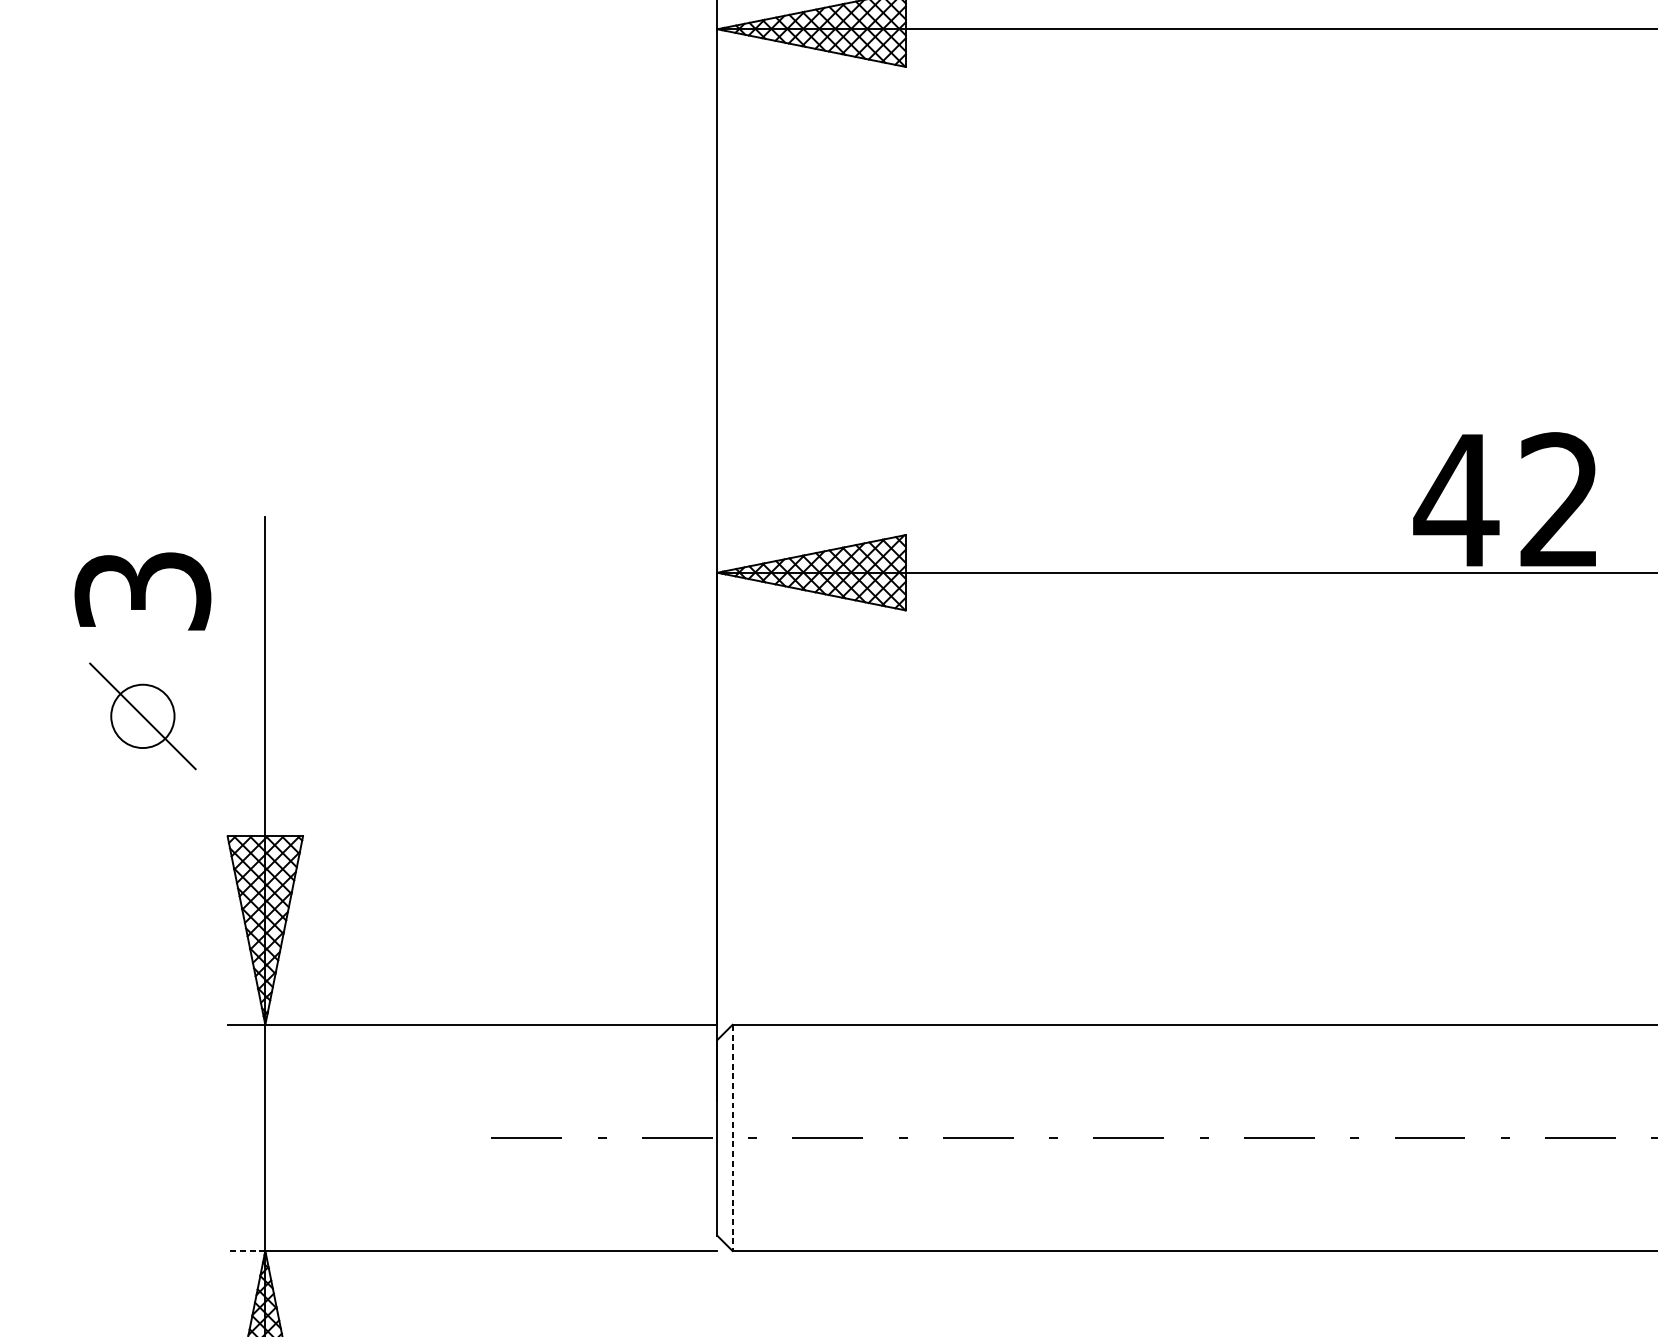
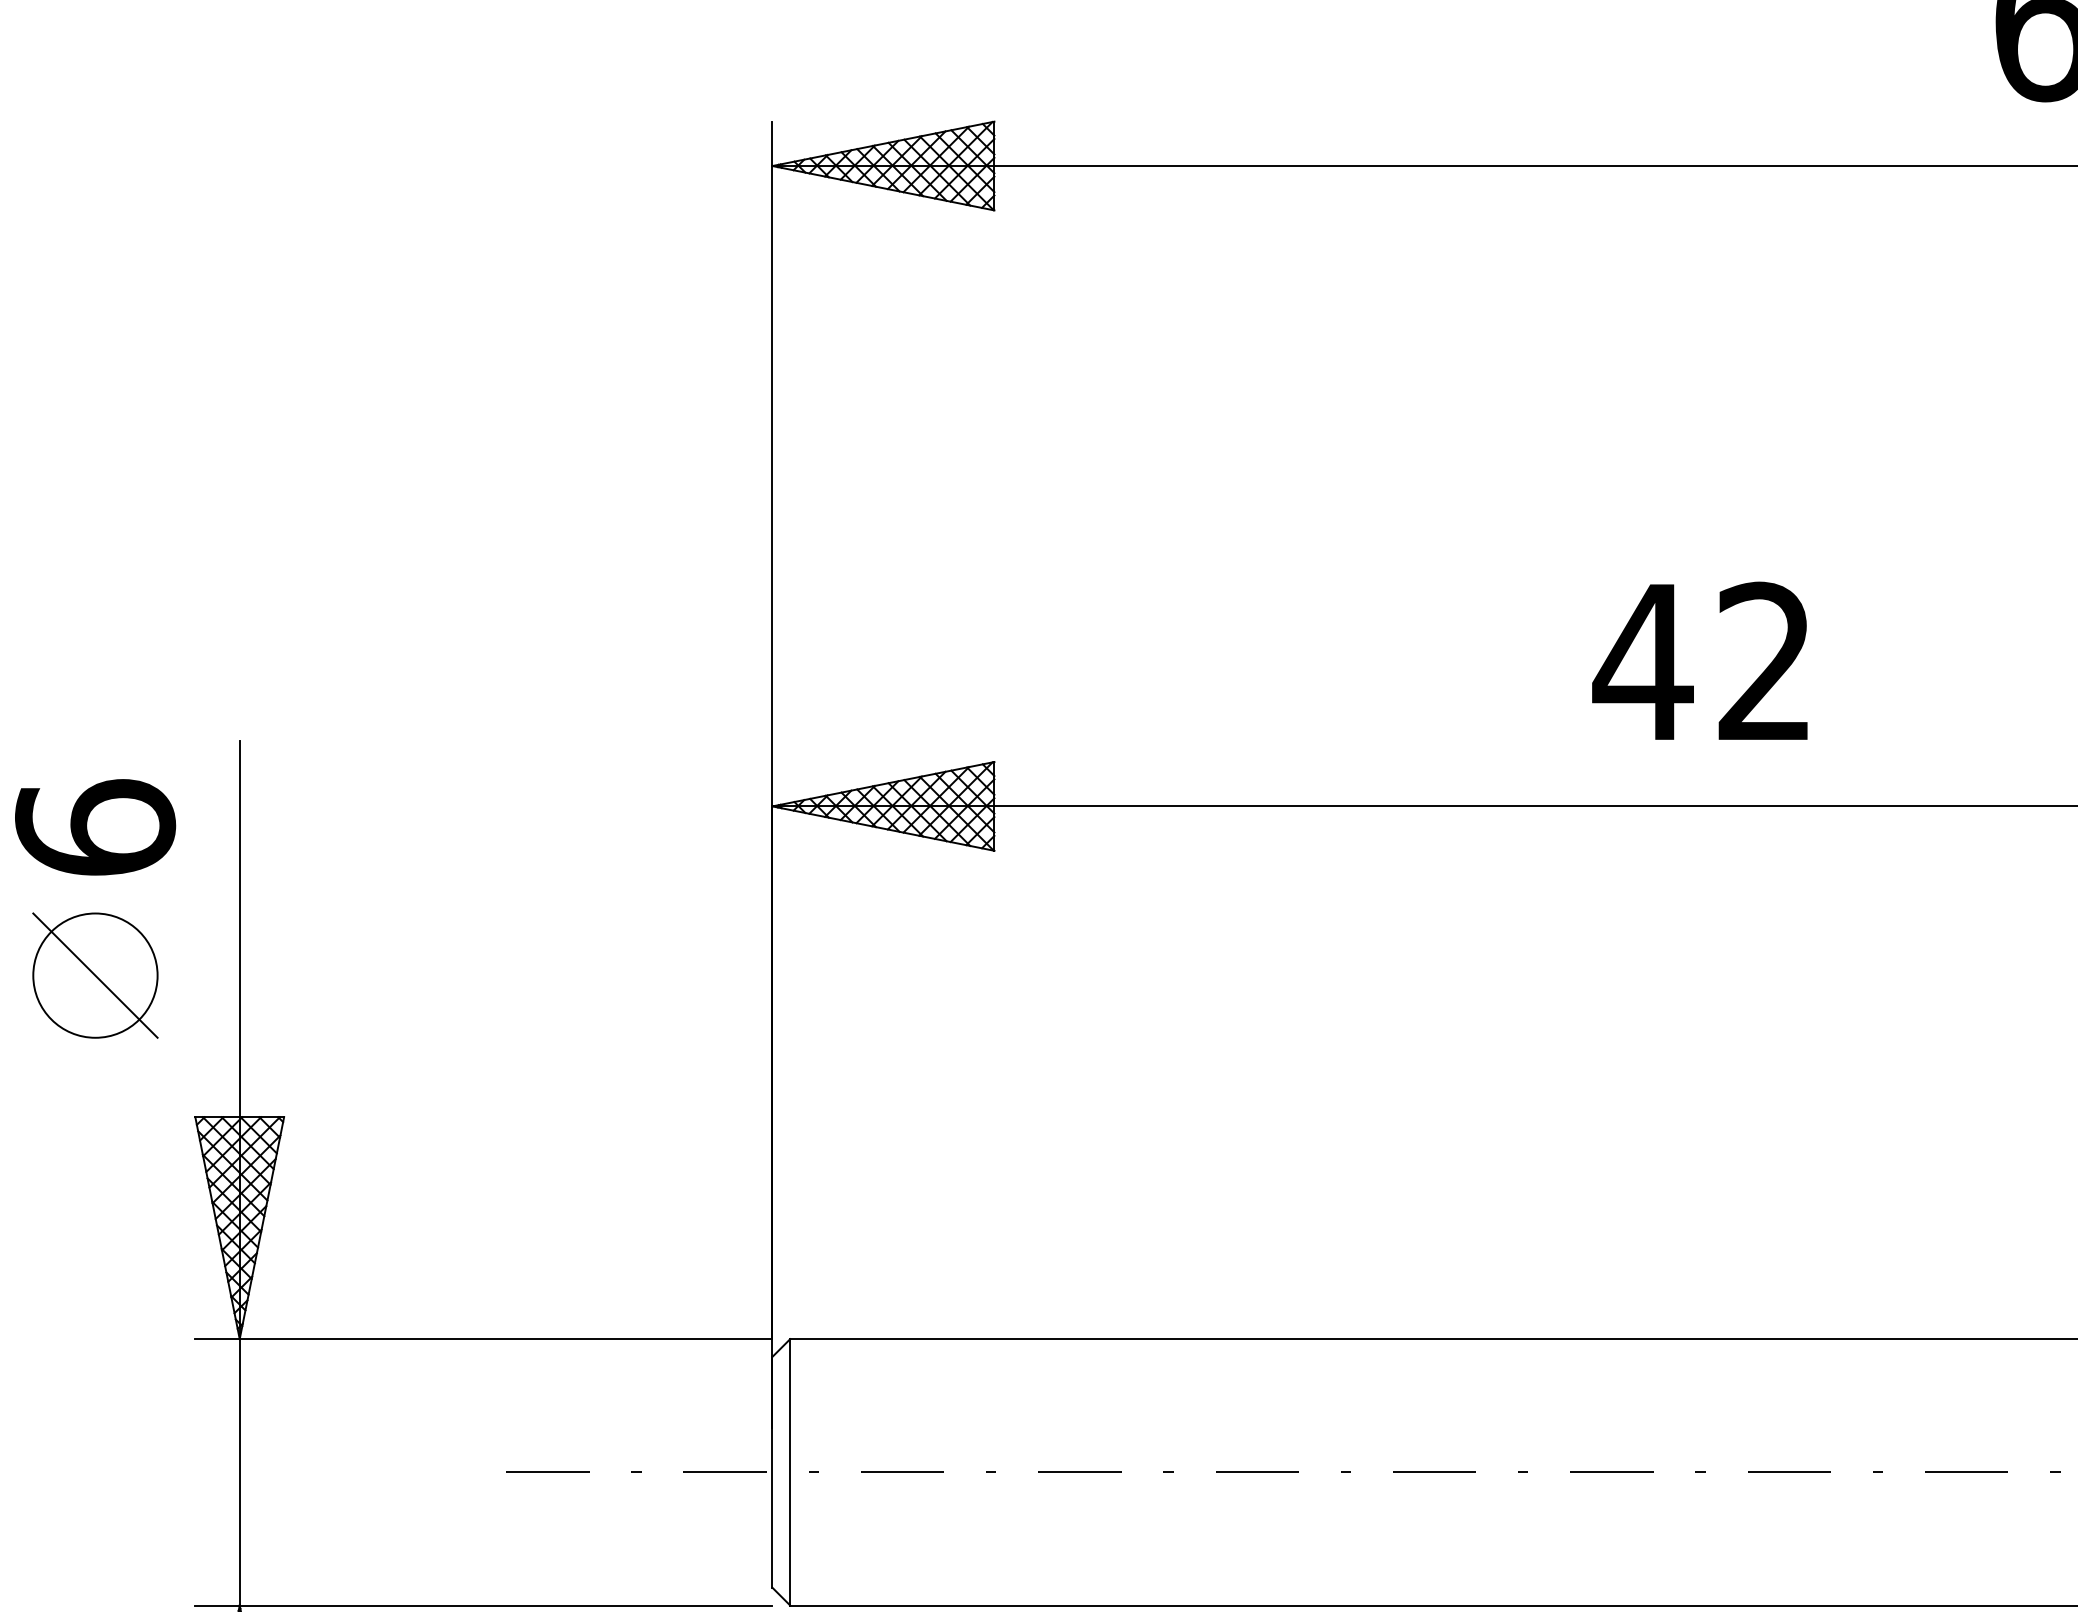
text: (1504, 498) -> (1699, 660), moved
text: (142, 590) -> (95, 827), 3 -> 6
circle: (142, 716) -> (95, 975), size x1.67
line: (732, 1138) -> (790, 1472), dashed -> solid
line: (246, 1250) -> (217, 1605), dashed -> solid

